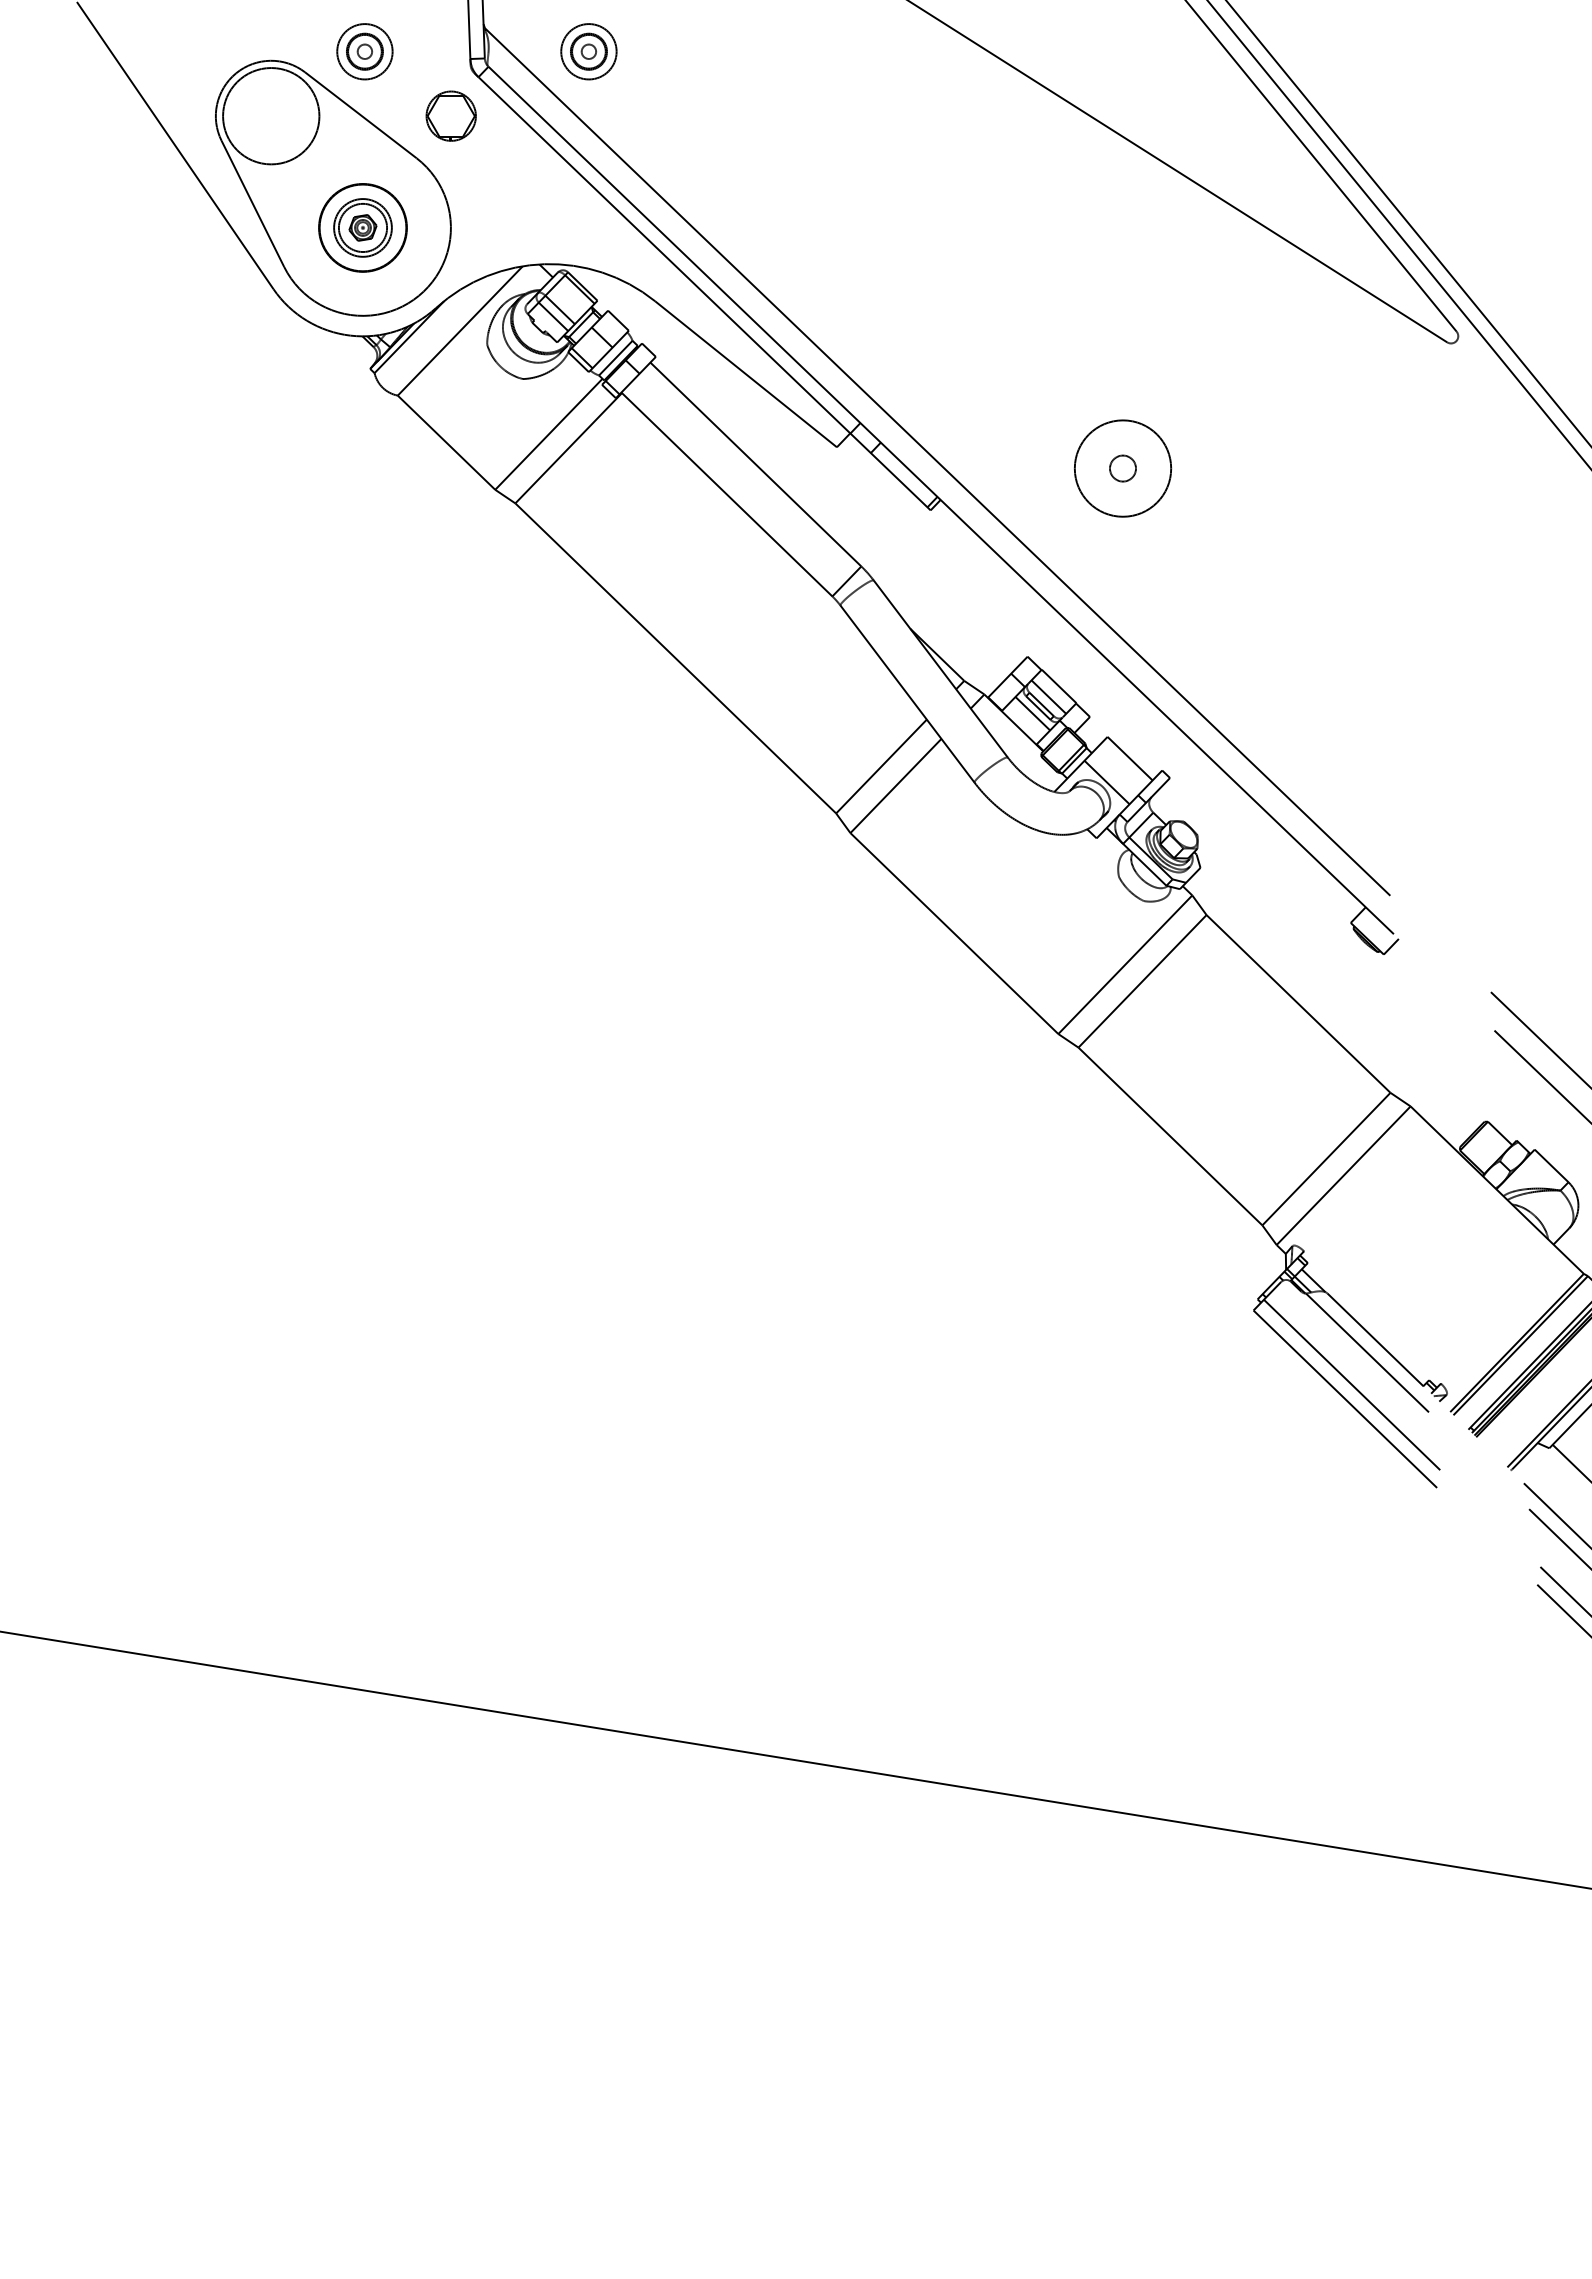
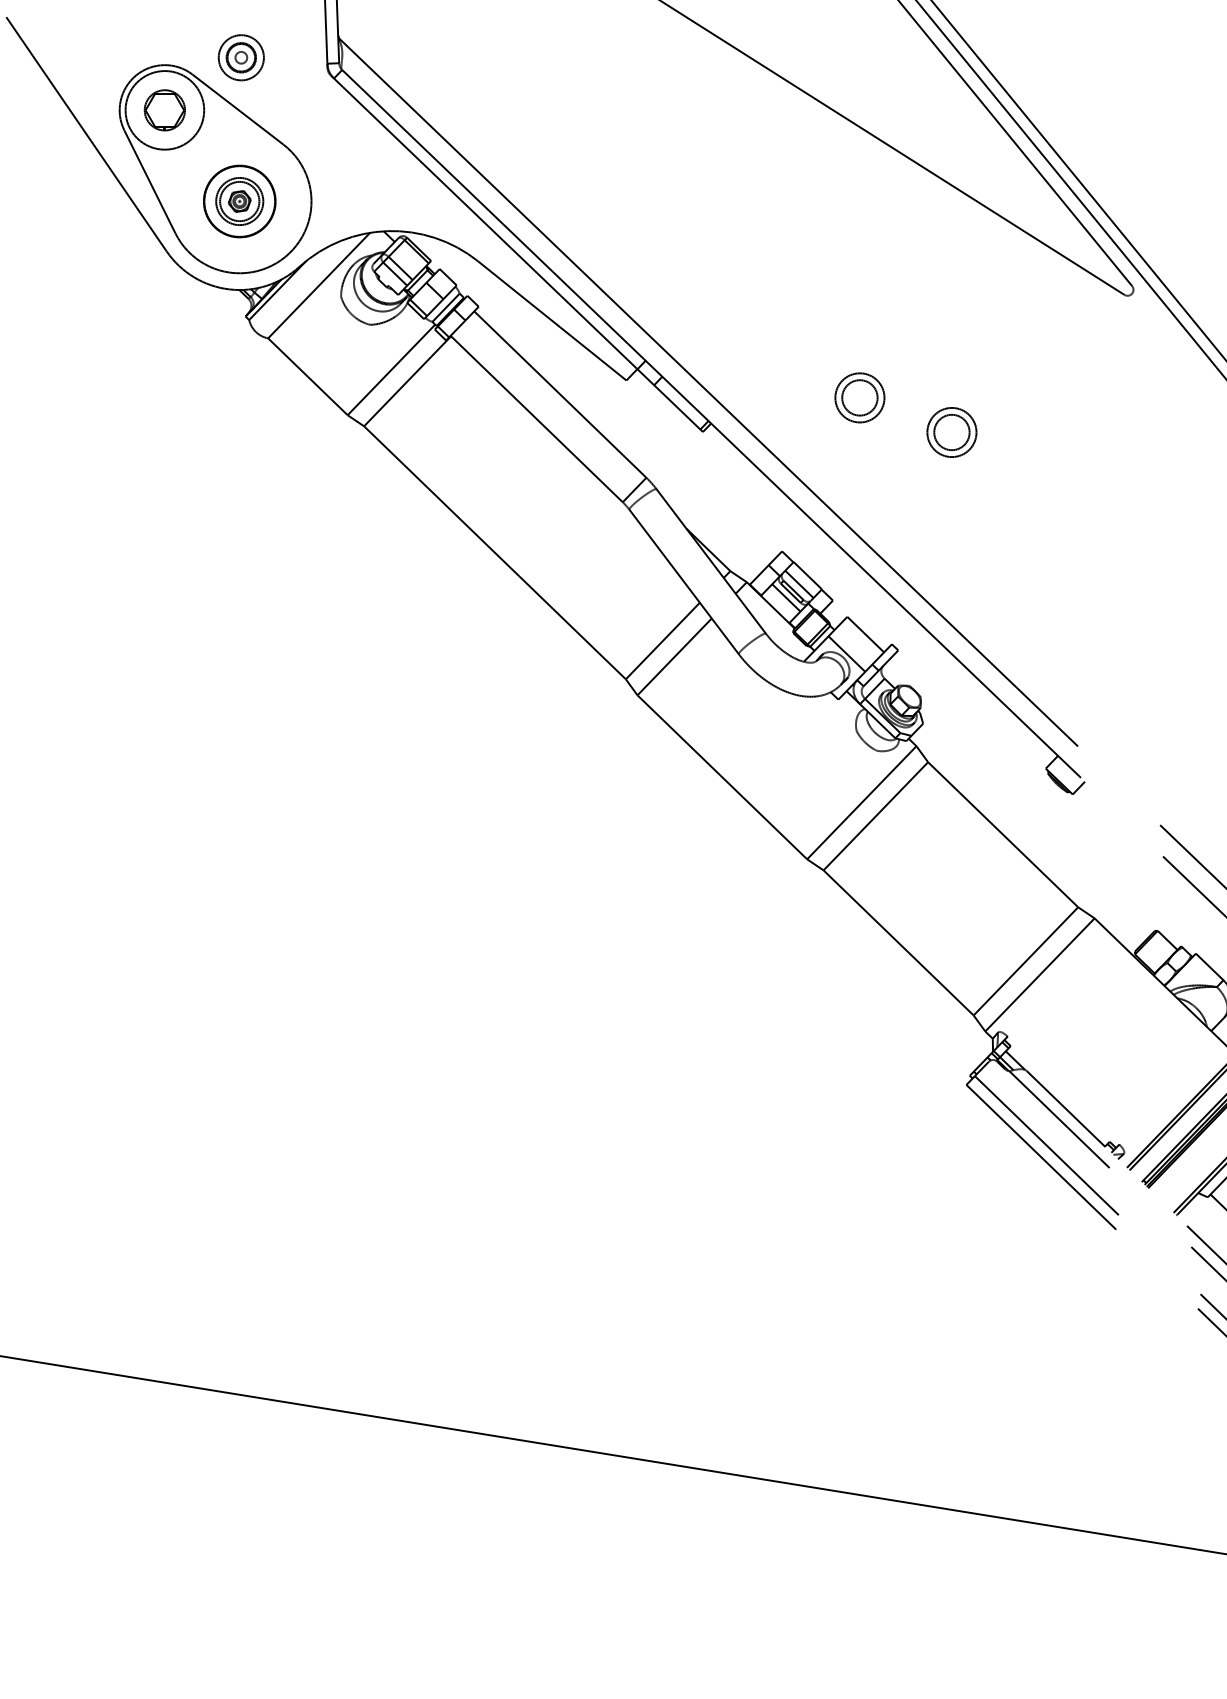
part: (588, 51) -> (423, 57), removed
part: (450, 115) -> (164, 109), moved
circle: (1122, 468) -> (859, 397), size x0.62
circle: (1122, 468) -> (859, 397), size x1.67
part: (1235, 510) -> (951, 432), added

